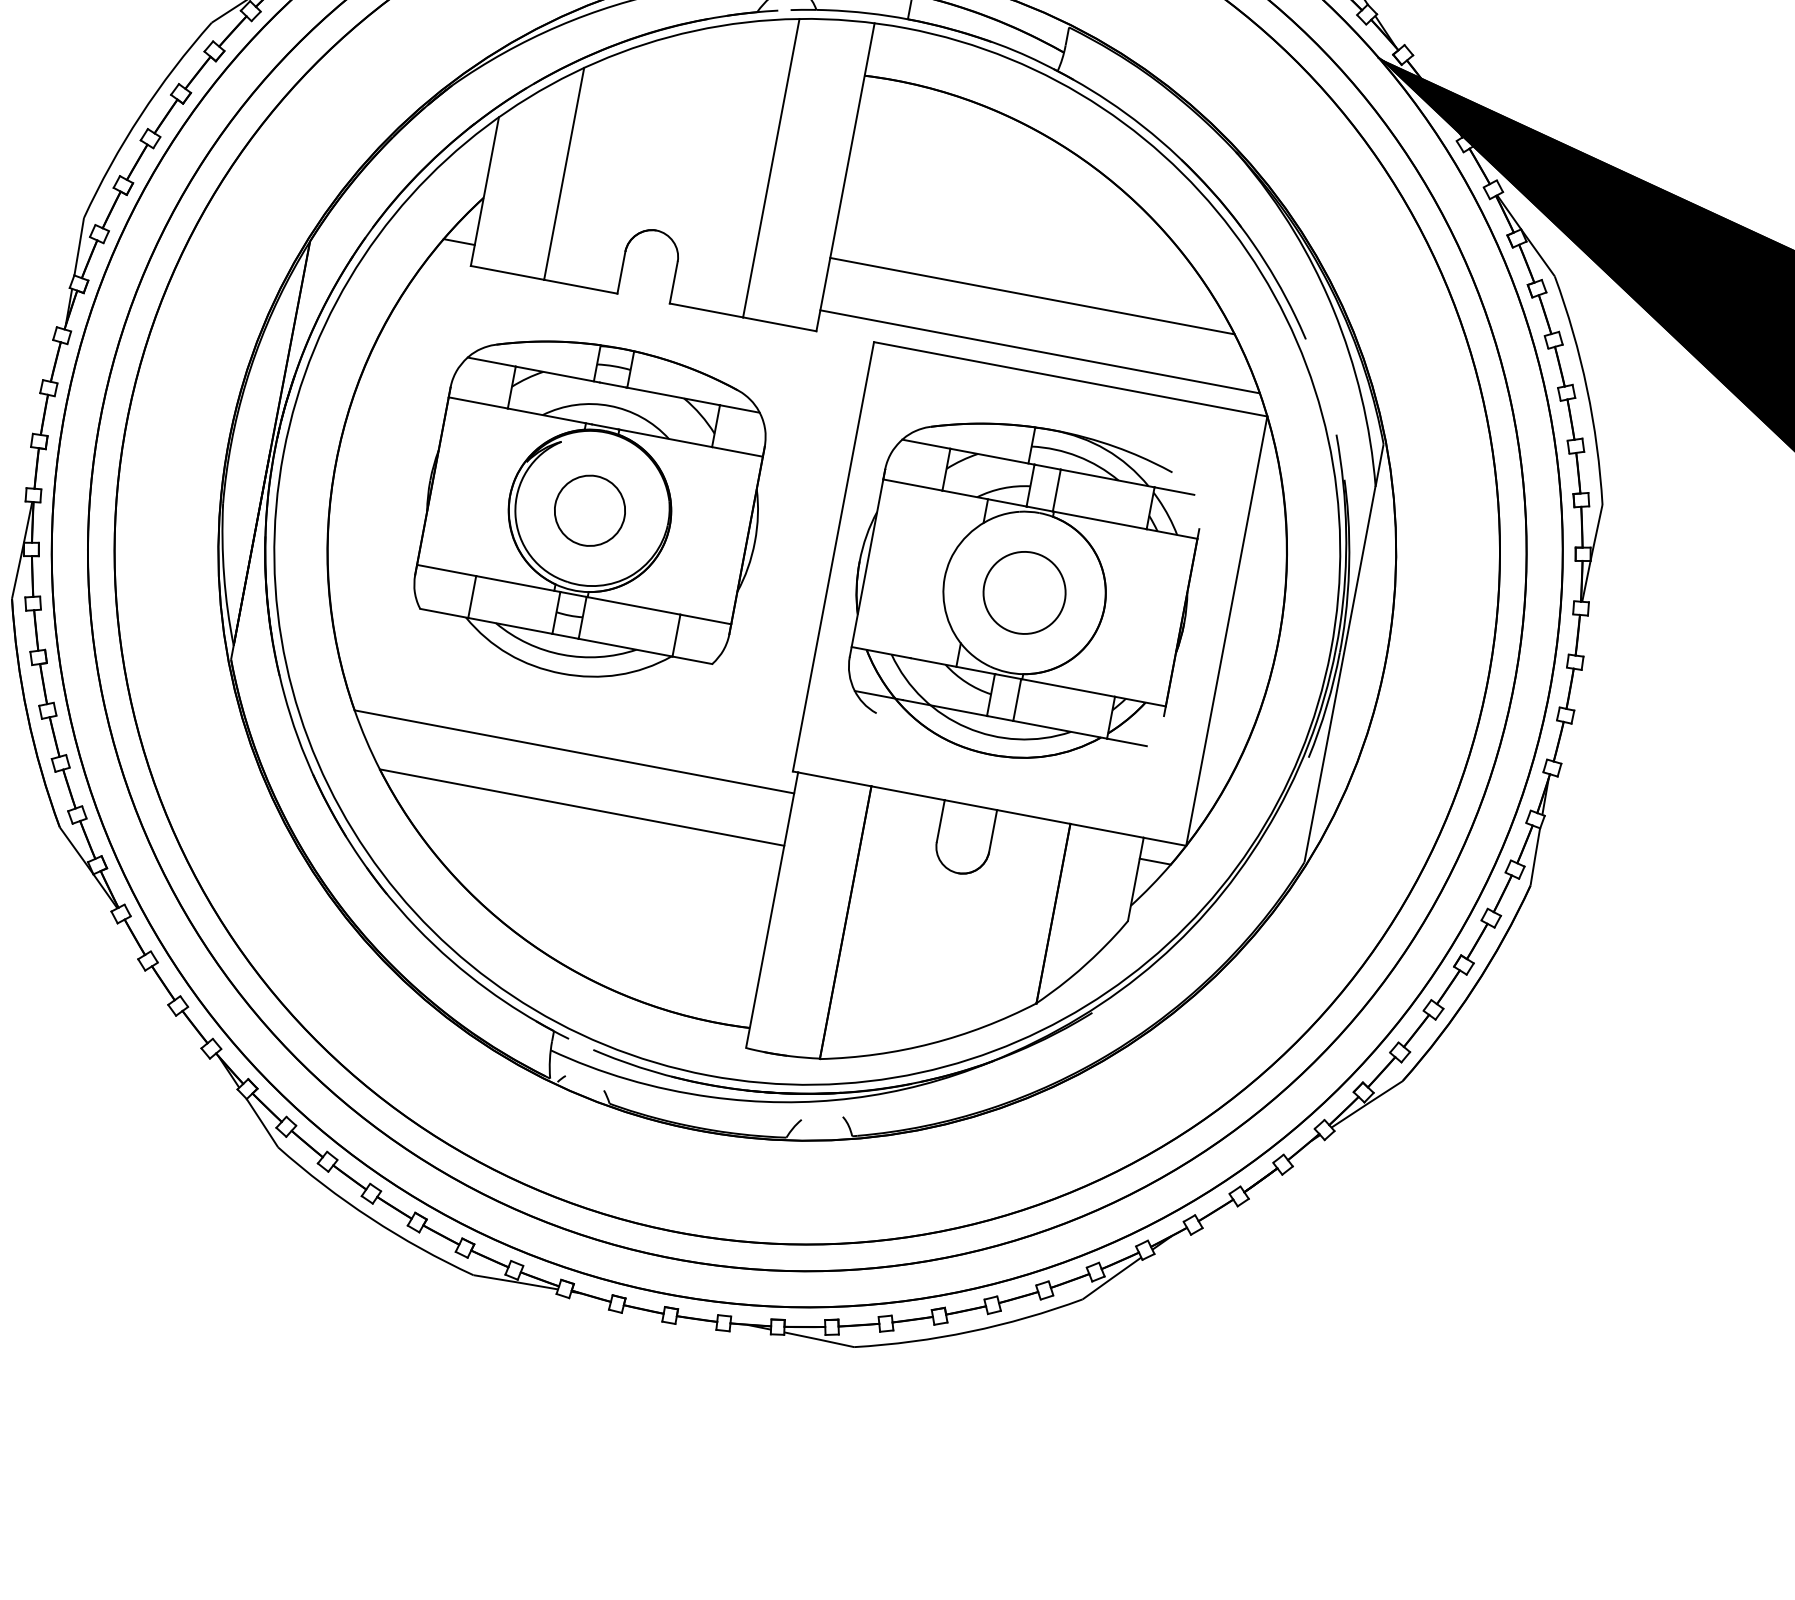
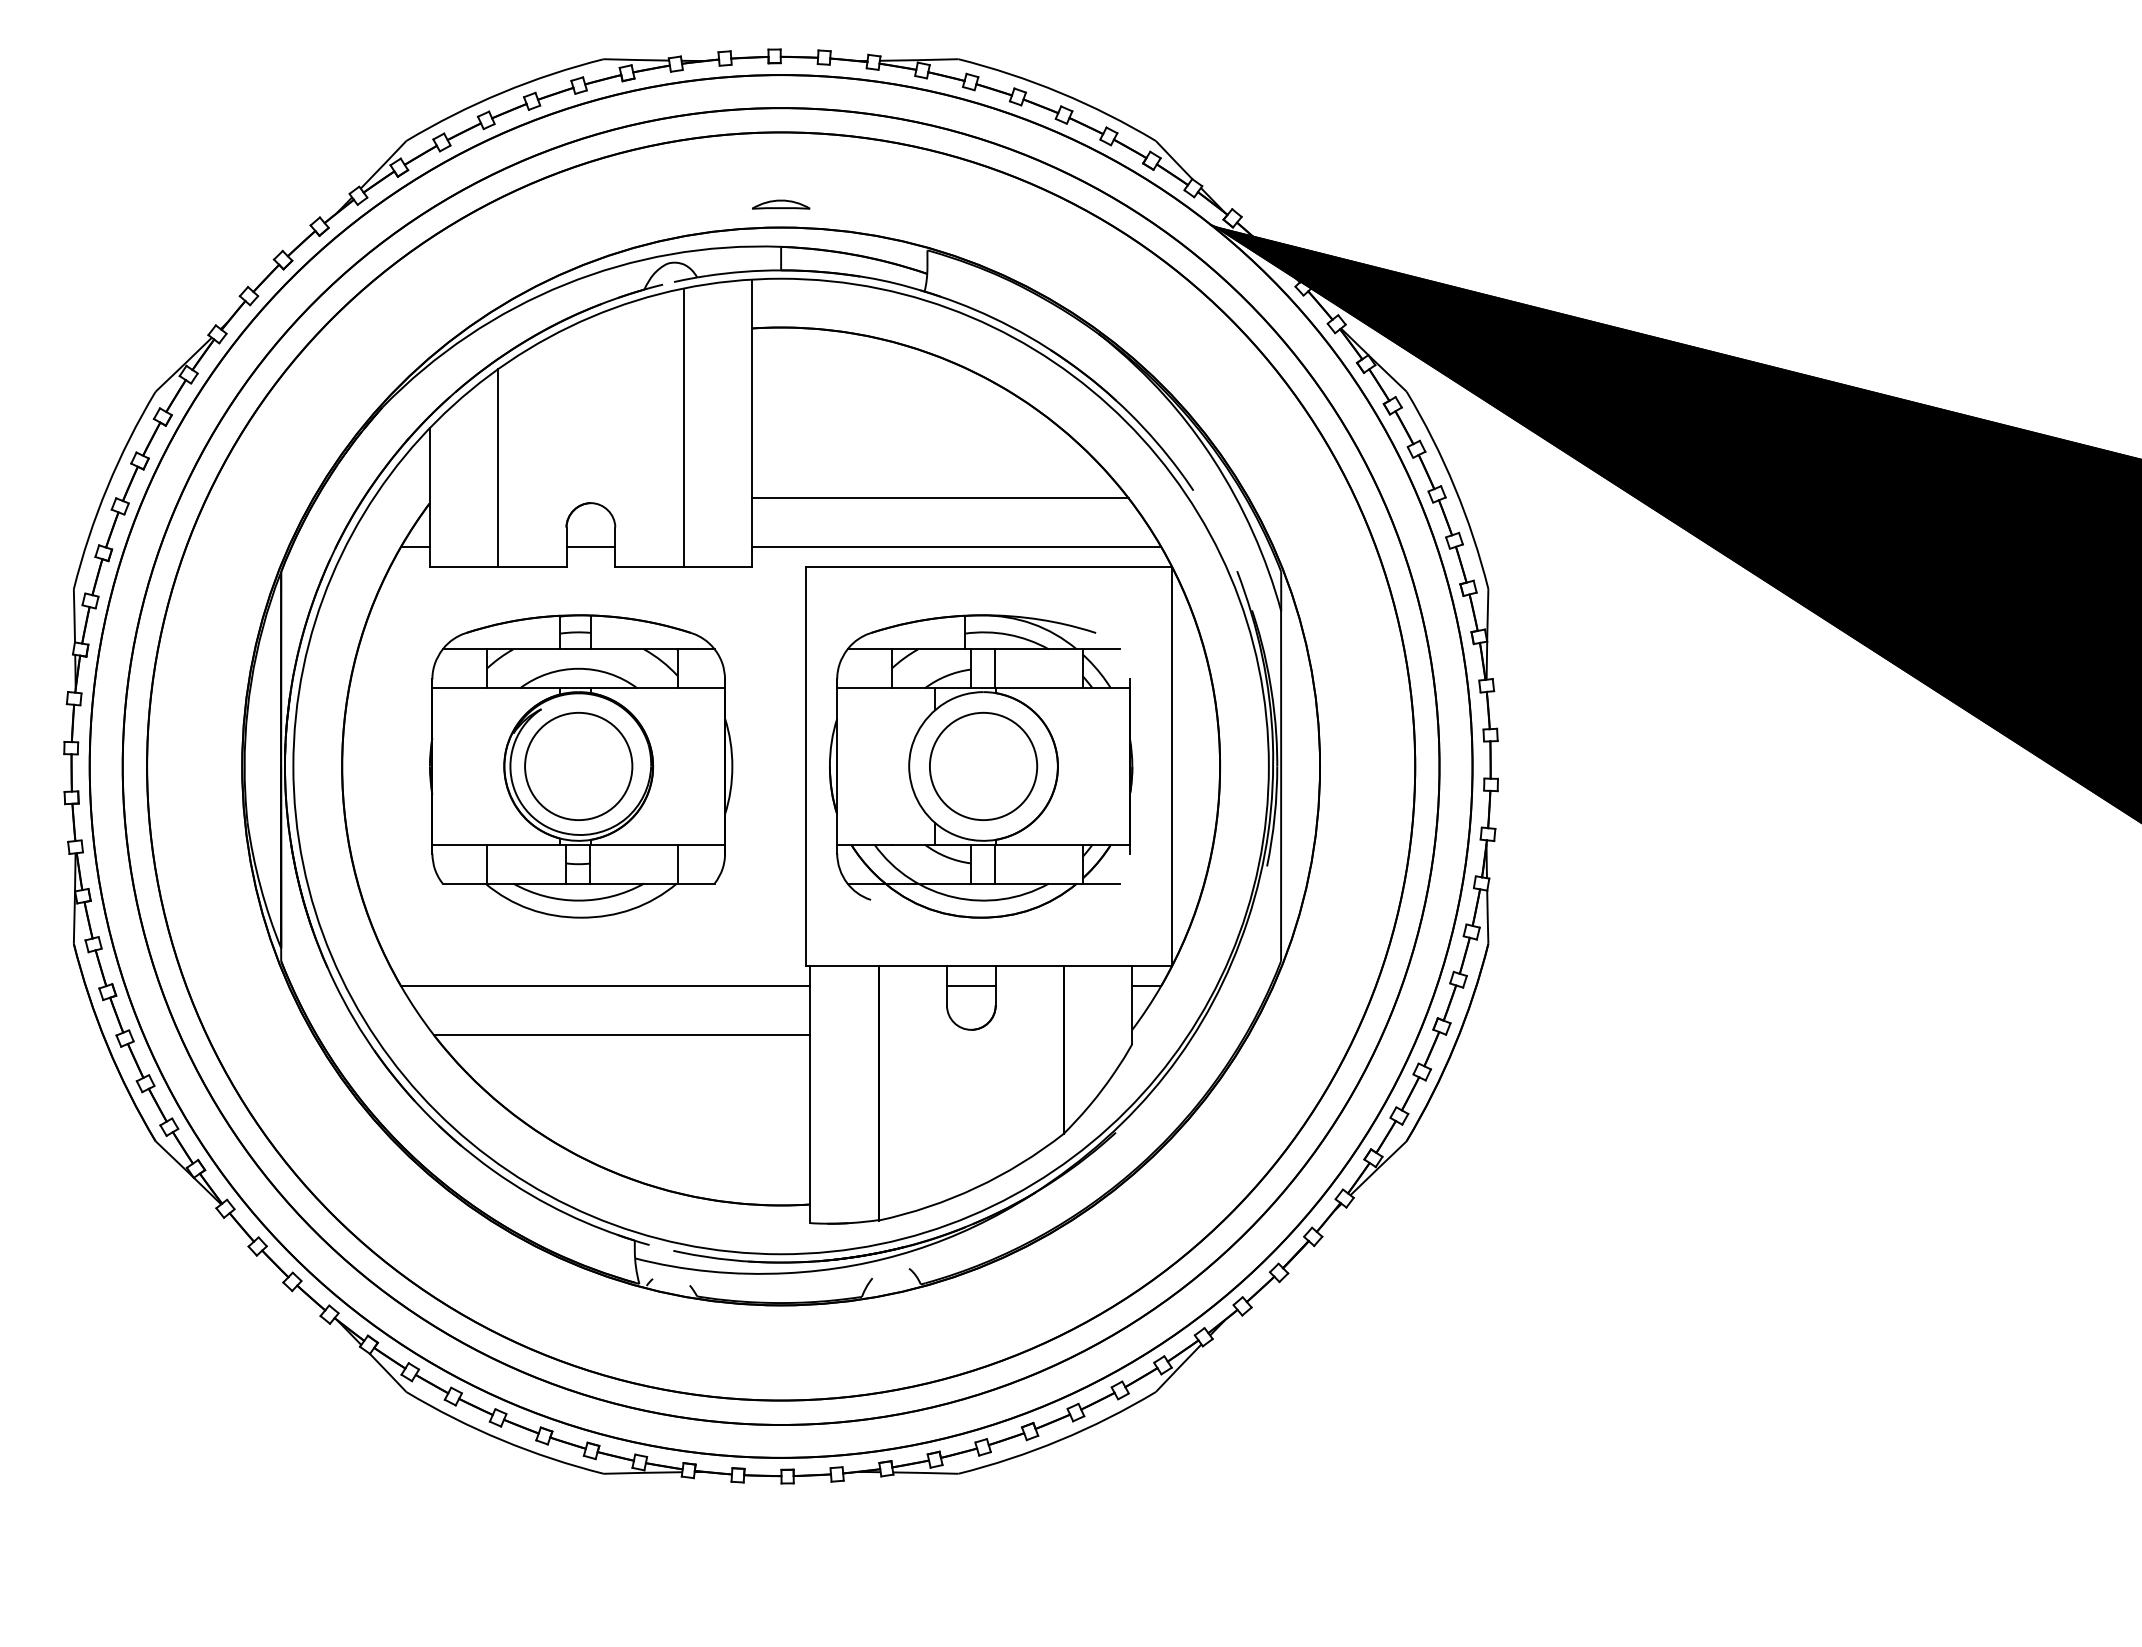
line: (647, 278) -> (590, 547), added
circle: (589, 510) -> (578, 766), size x1.67
circle: (1024, 592) -> (983, 766), size x1.43
line: (966, 825) -> (970, 985), added

